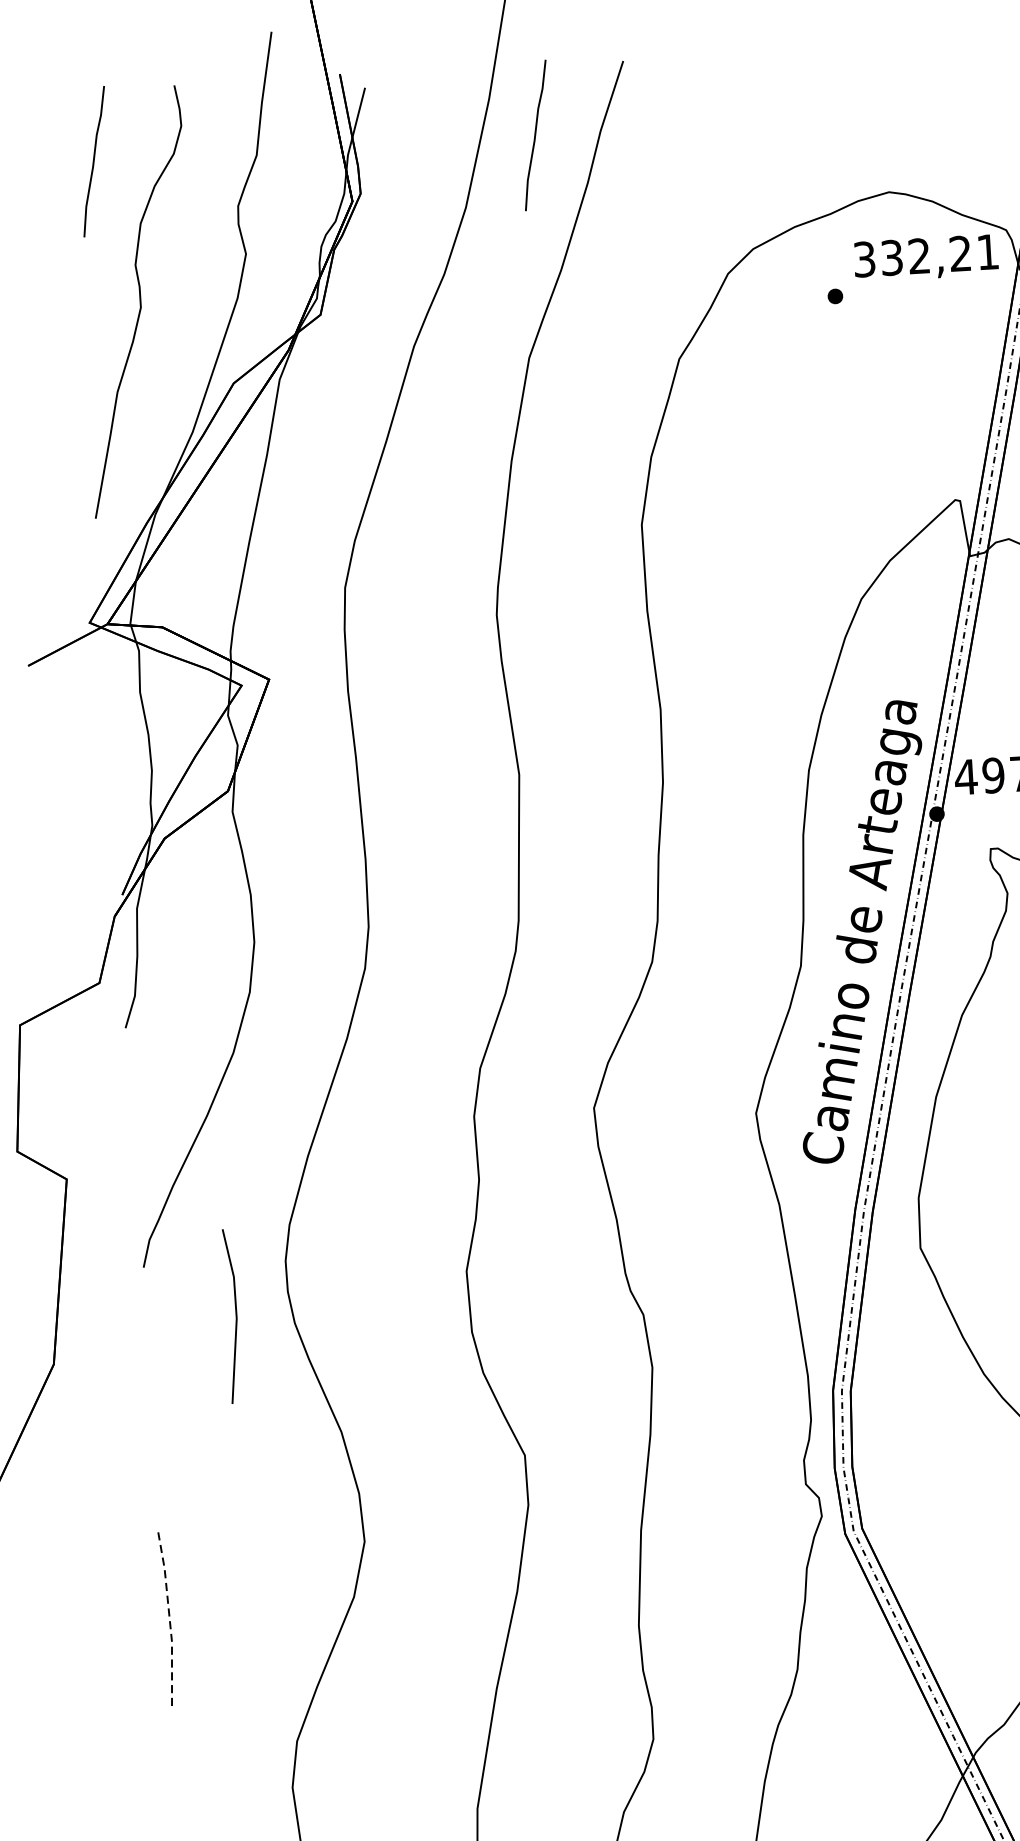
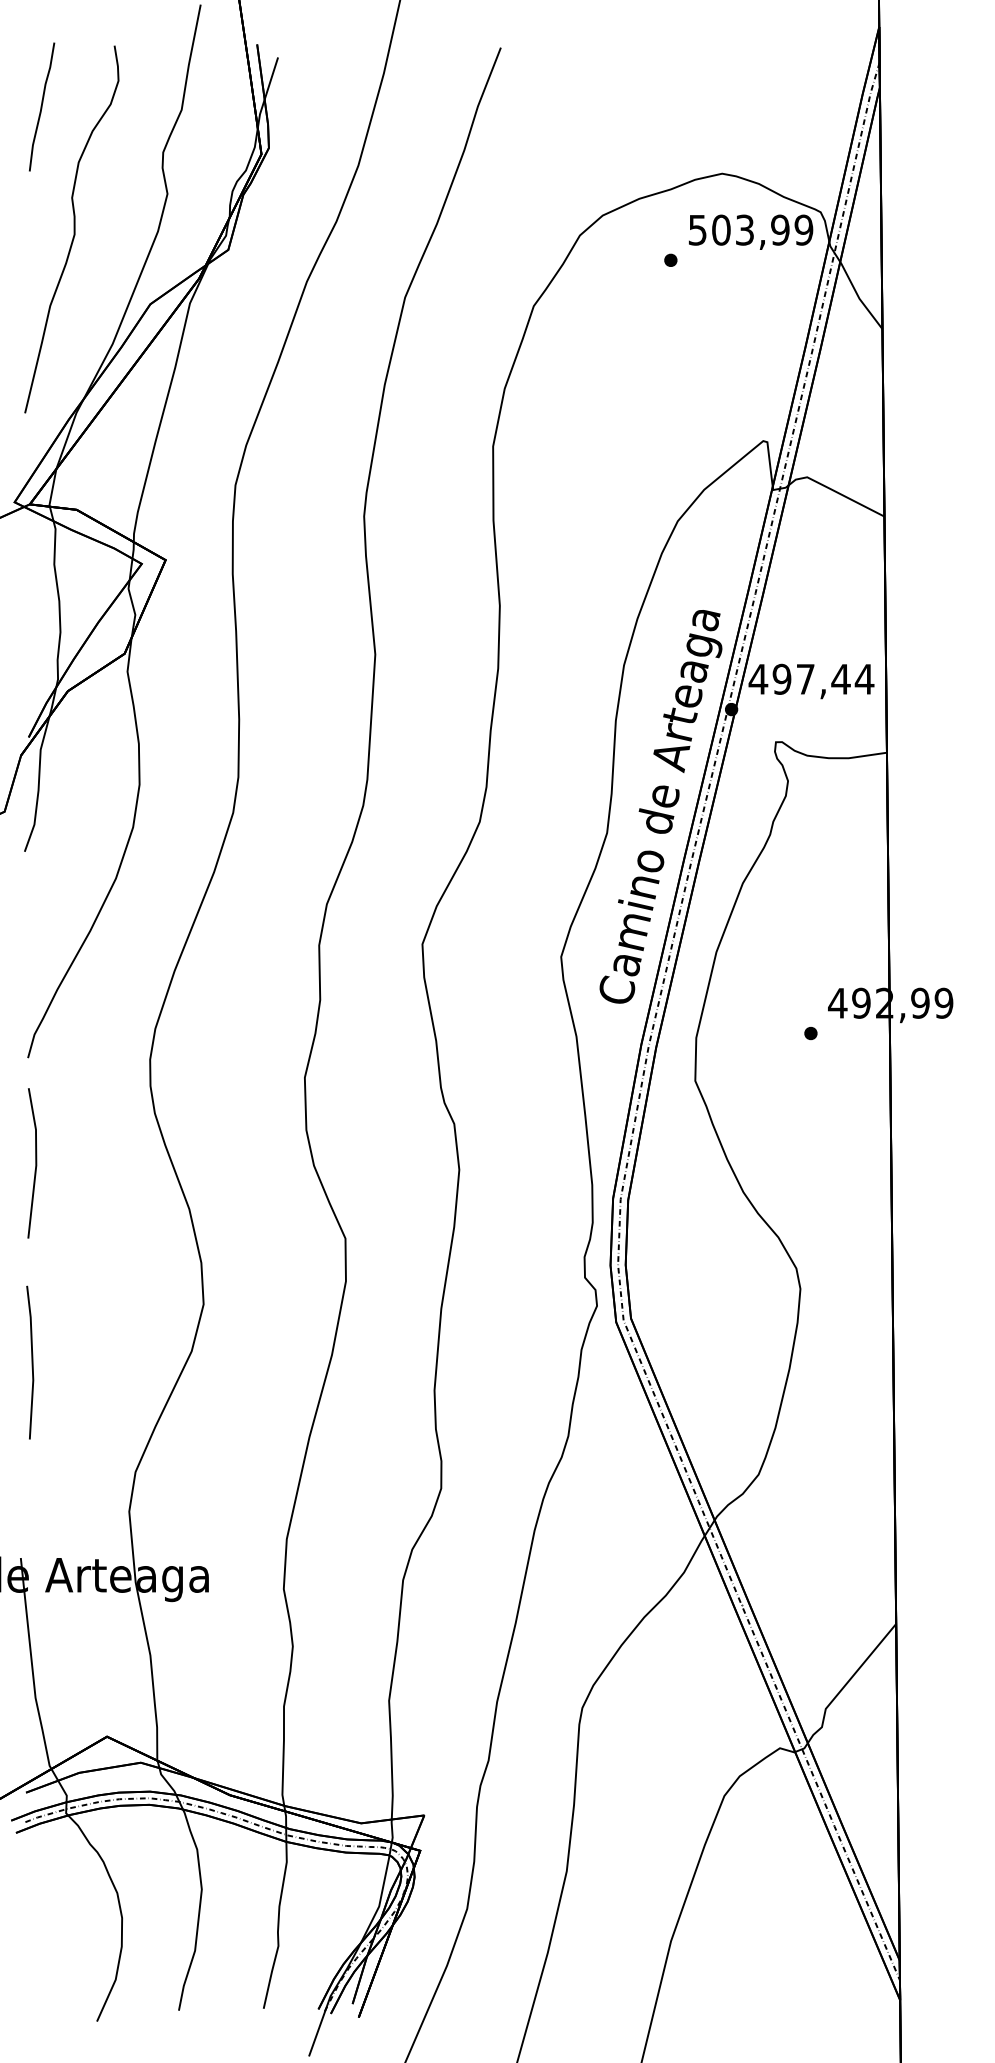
curve: (536, 134) -> (422, 106), removed
text: (926, 255) -> (751, 229), 332,21 -> 503,99
line: (235, 1316) -> (35, 1163), moved
line: (169, 1621) -> (32, 1362), dashed -> solid

